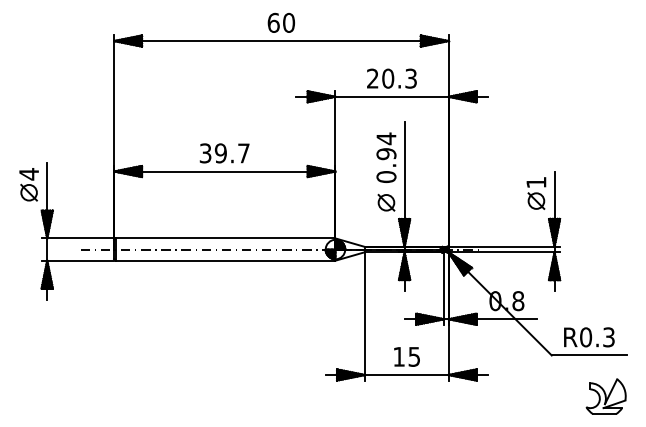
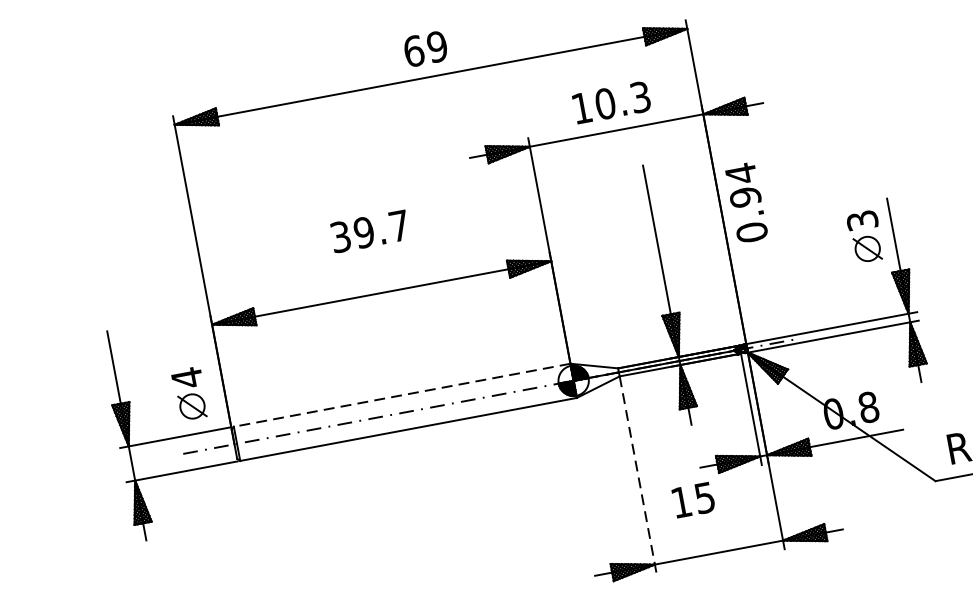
text: (288, 22) -> (436, 46), 60 -> 69
text: (372, 78) -> (581, 108), 20.3 -> 10.3
text: (224, 153) -> (369, 231), moved
text: (386, 157) -> (746, 202), moved
text: (536, 182) -> (862, 220), 1 -> 3
part: (28, 184) -> (189, 394), moved
part: (386, 202) -> (638, 294), removed
line: (225, 238) -> (401, 395), solid -> dashed
line: (365, 316) -> (638, 474), solid -> dashed
text: (406, 356) -> (692, 499), moved

